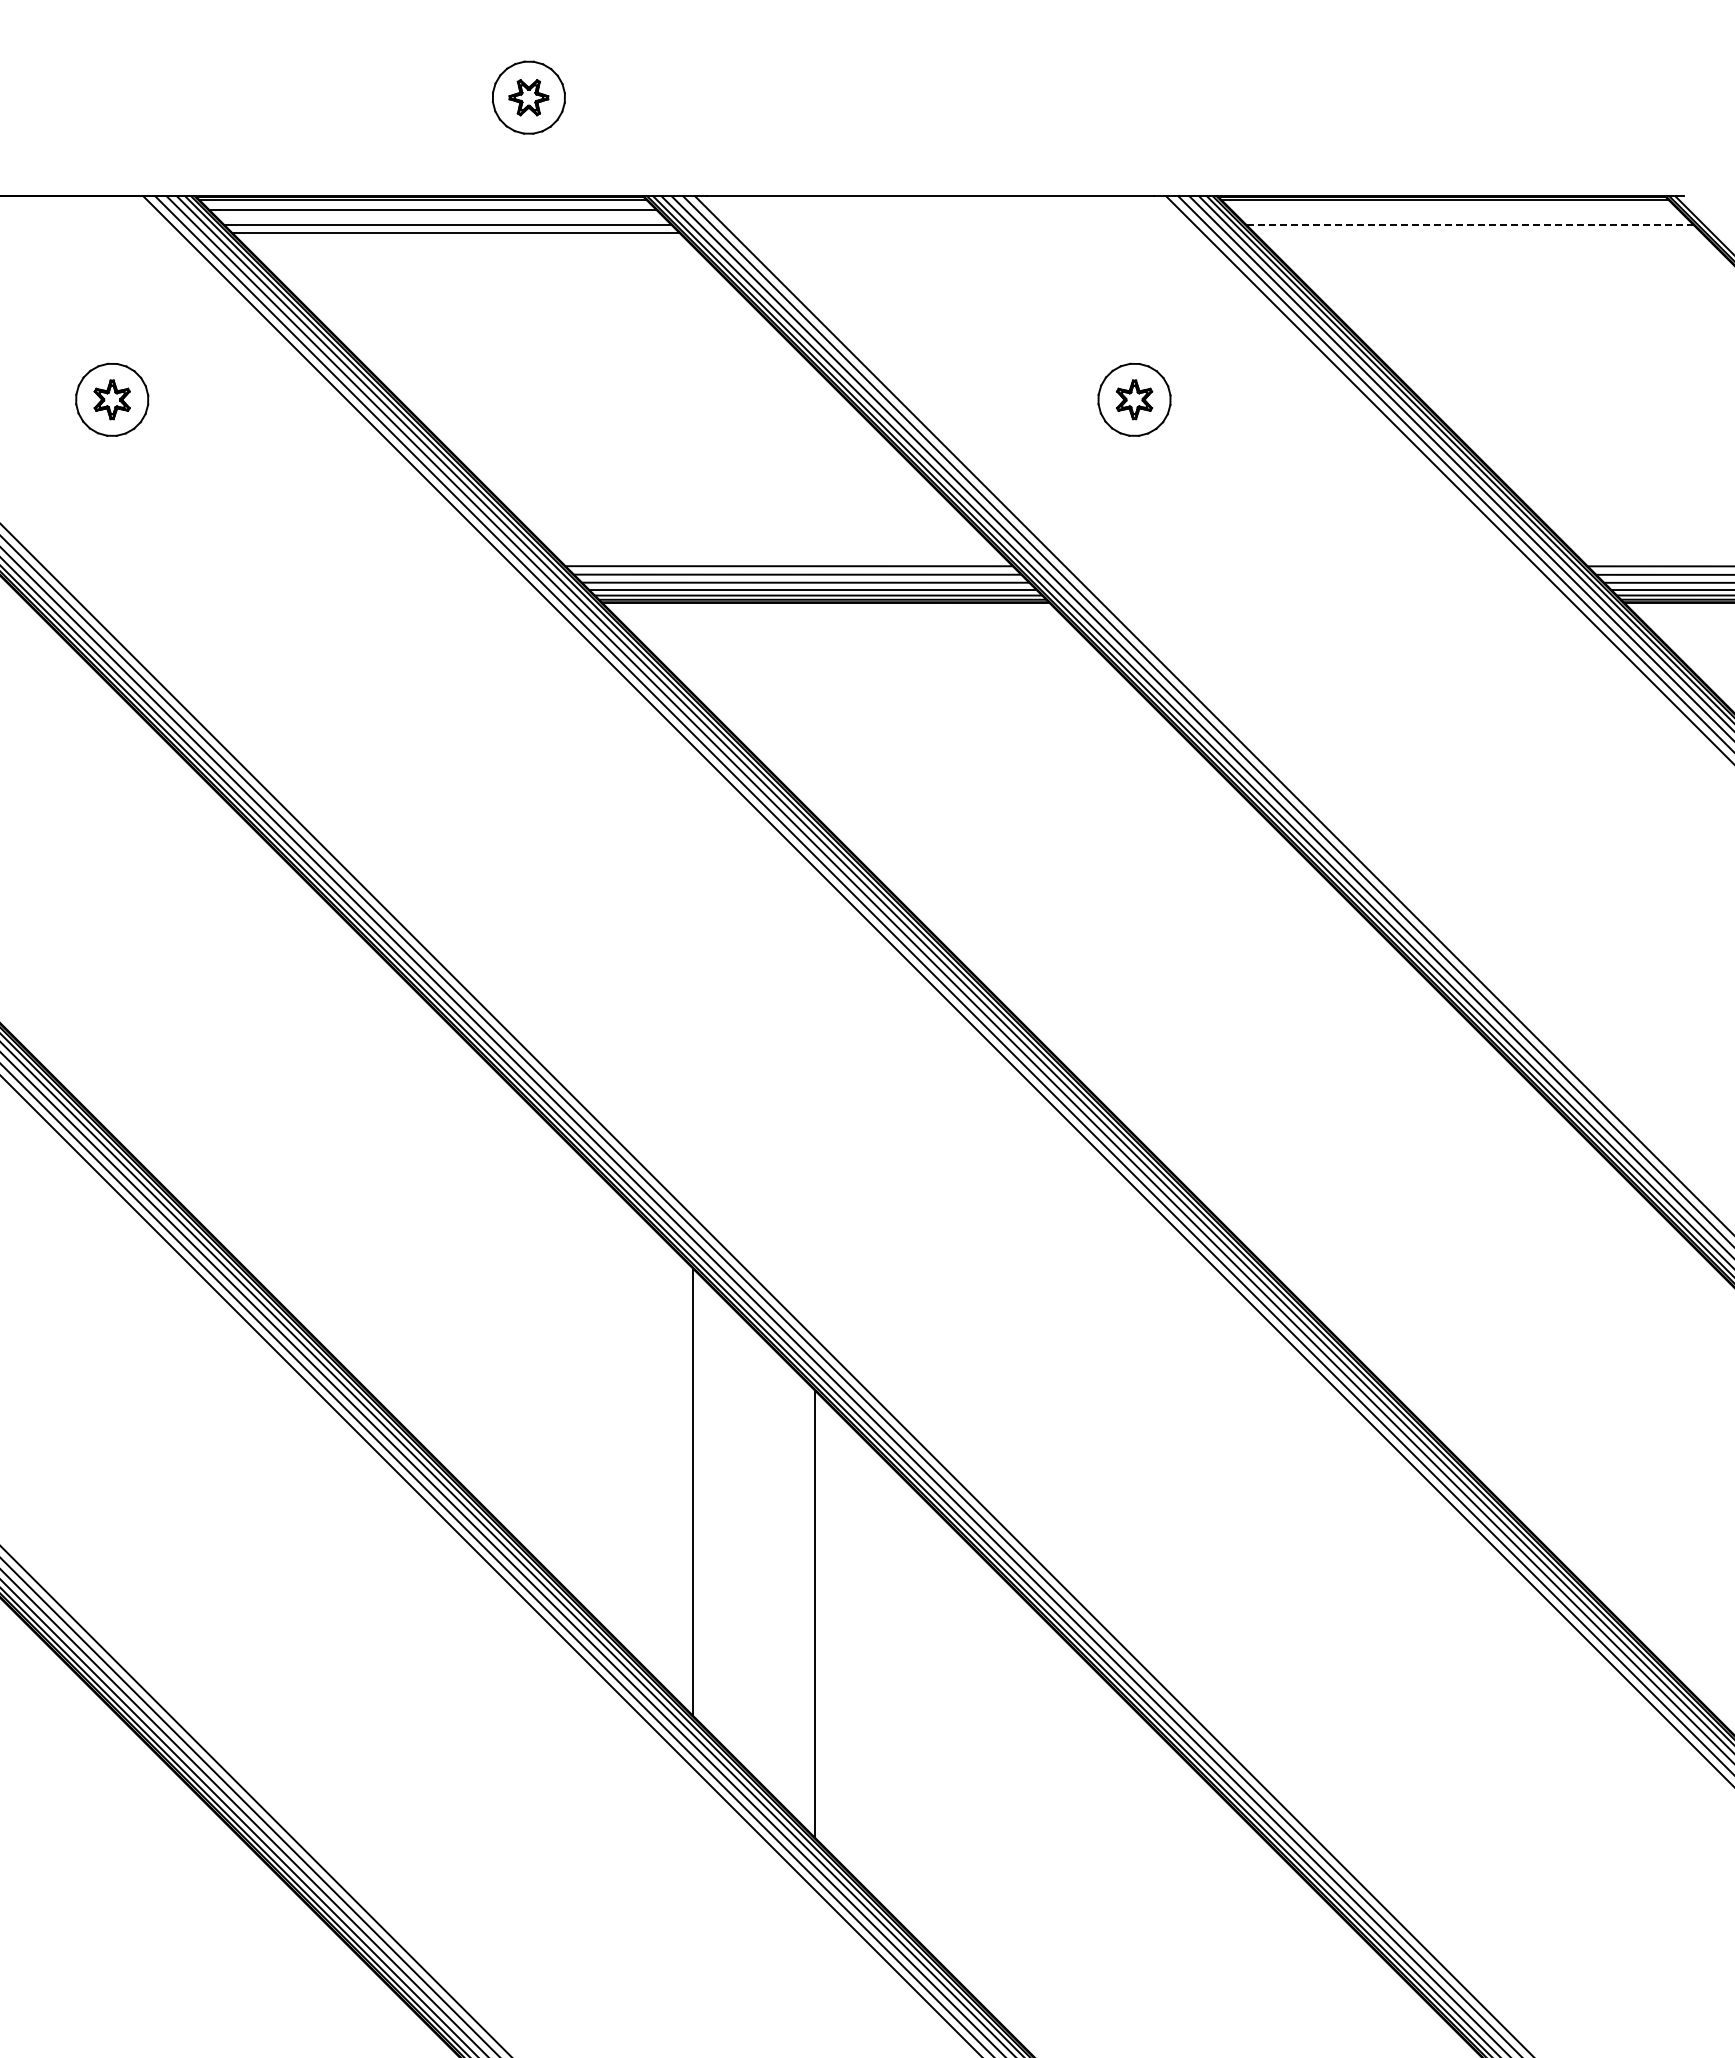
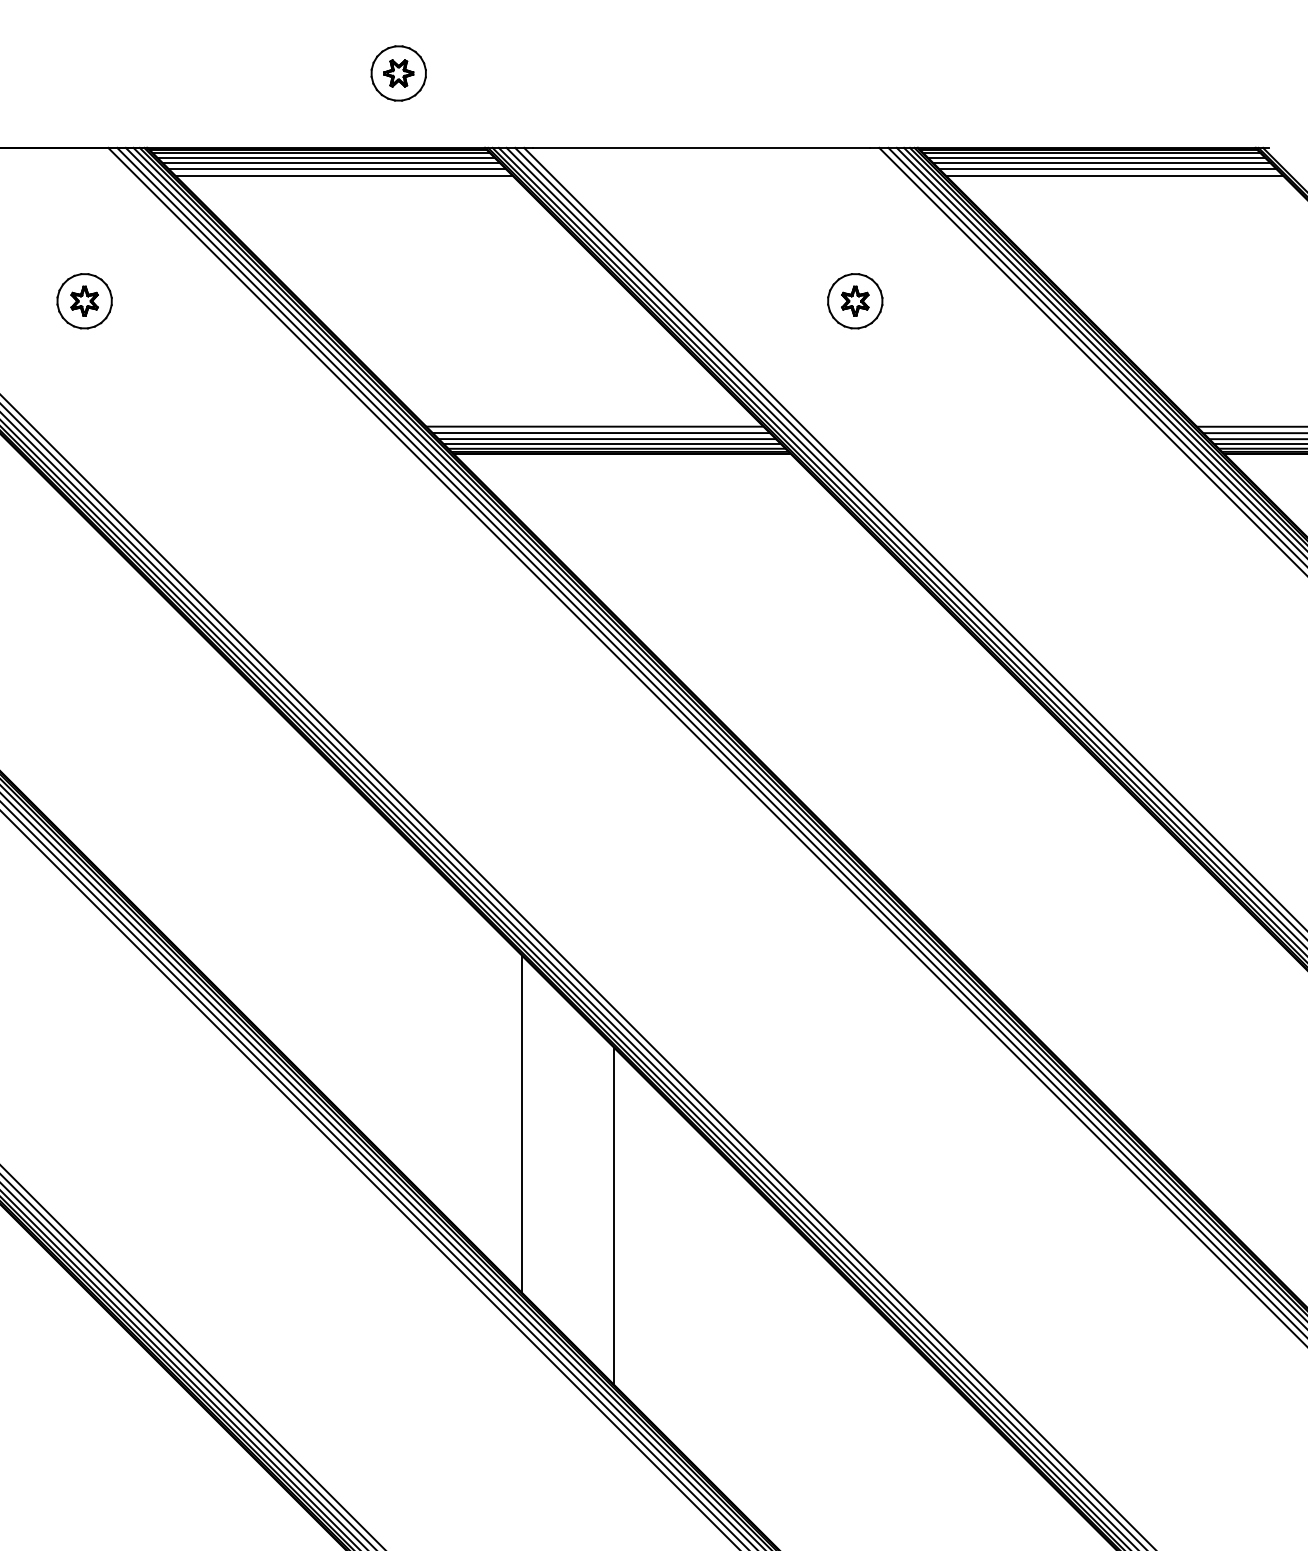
line: (426, 203) -> (321, 153), added
line: (1448, 203) -> (1091, 153), added
line: (1454, 209) -> (1096, 157), added
line: (439, 216) -> (331, 163), added
line: (1461, 216) -> (1101, 163), added
line: (1470, 225) -> (1108, 169), dashed -> solid
line: (1478, 233) -> (1114, 175), added

